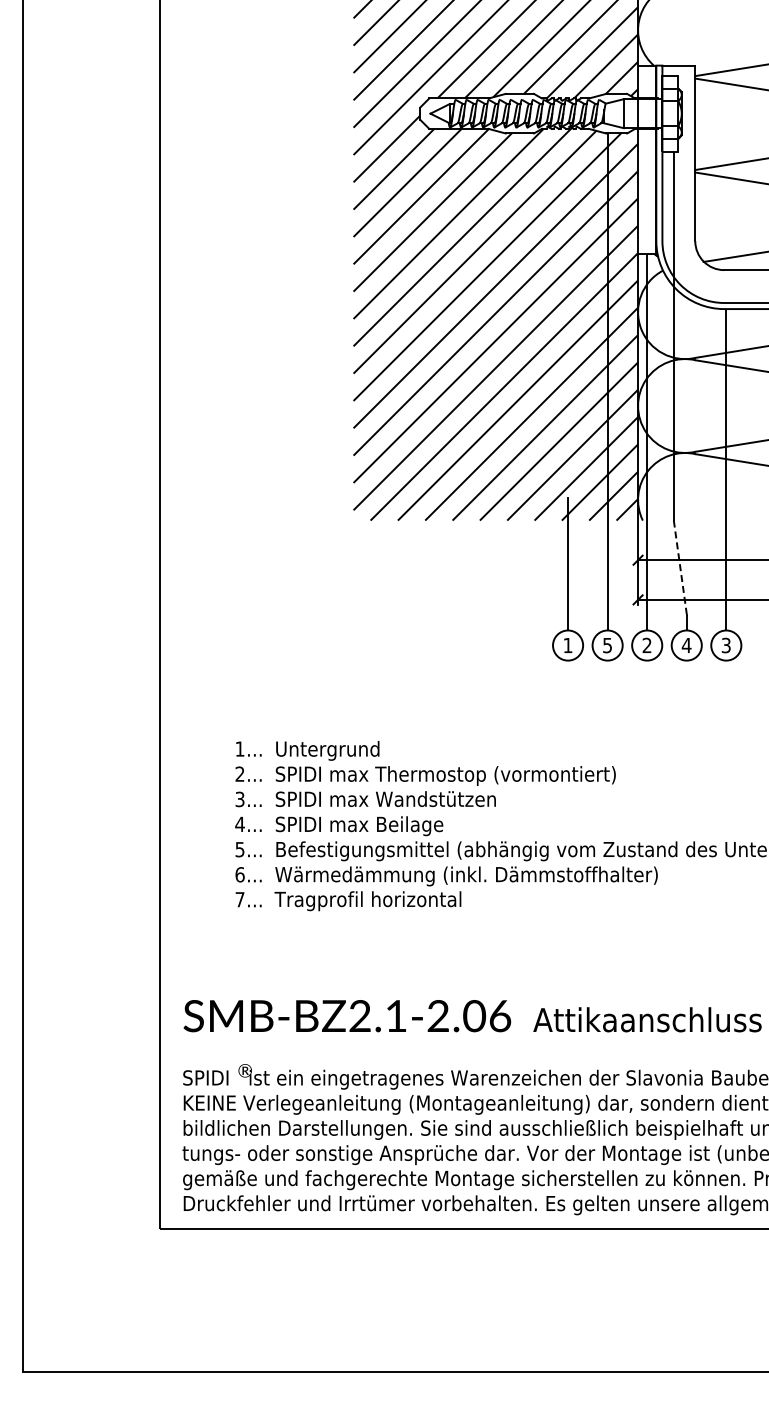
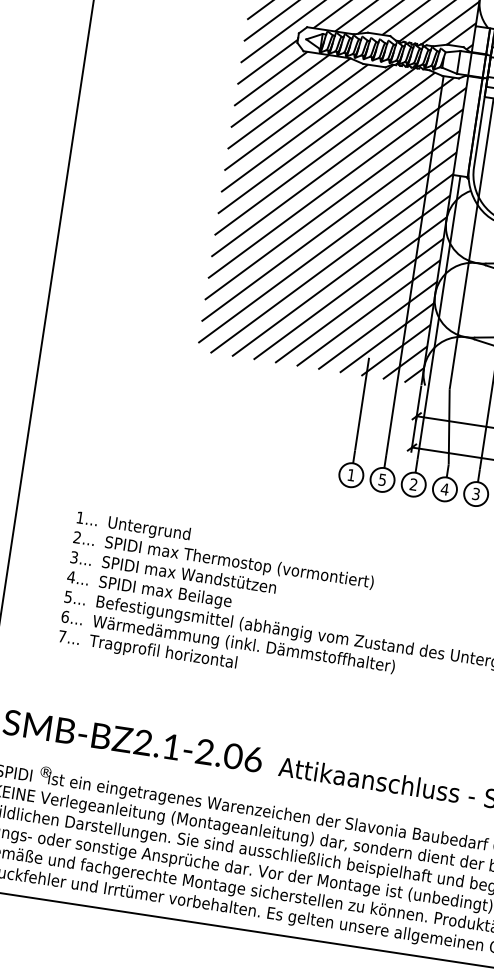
line: (680, 567) -> (449, 427), dashed -> solid

